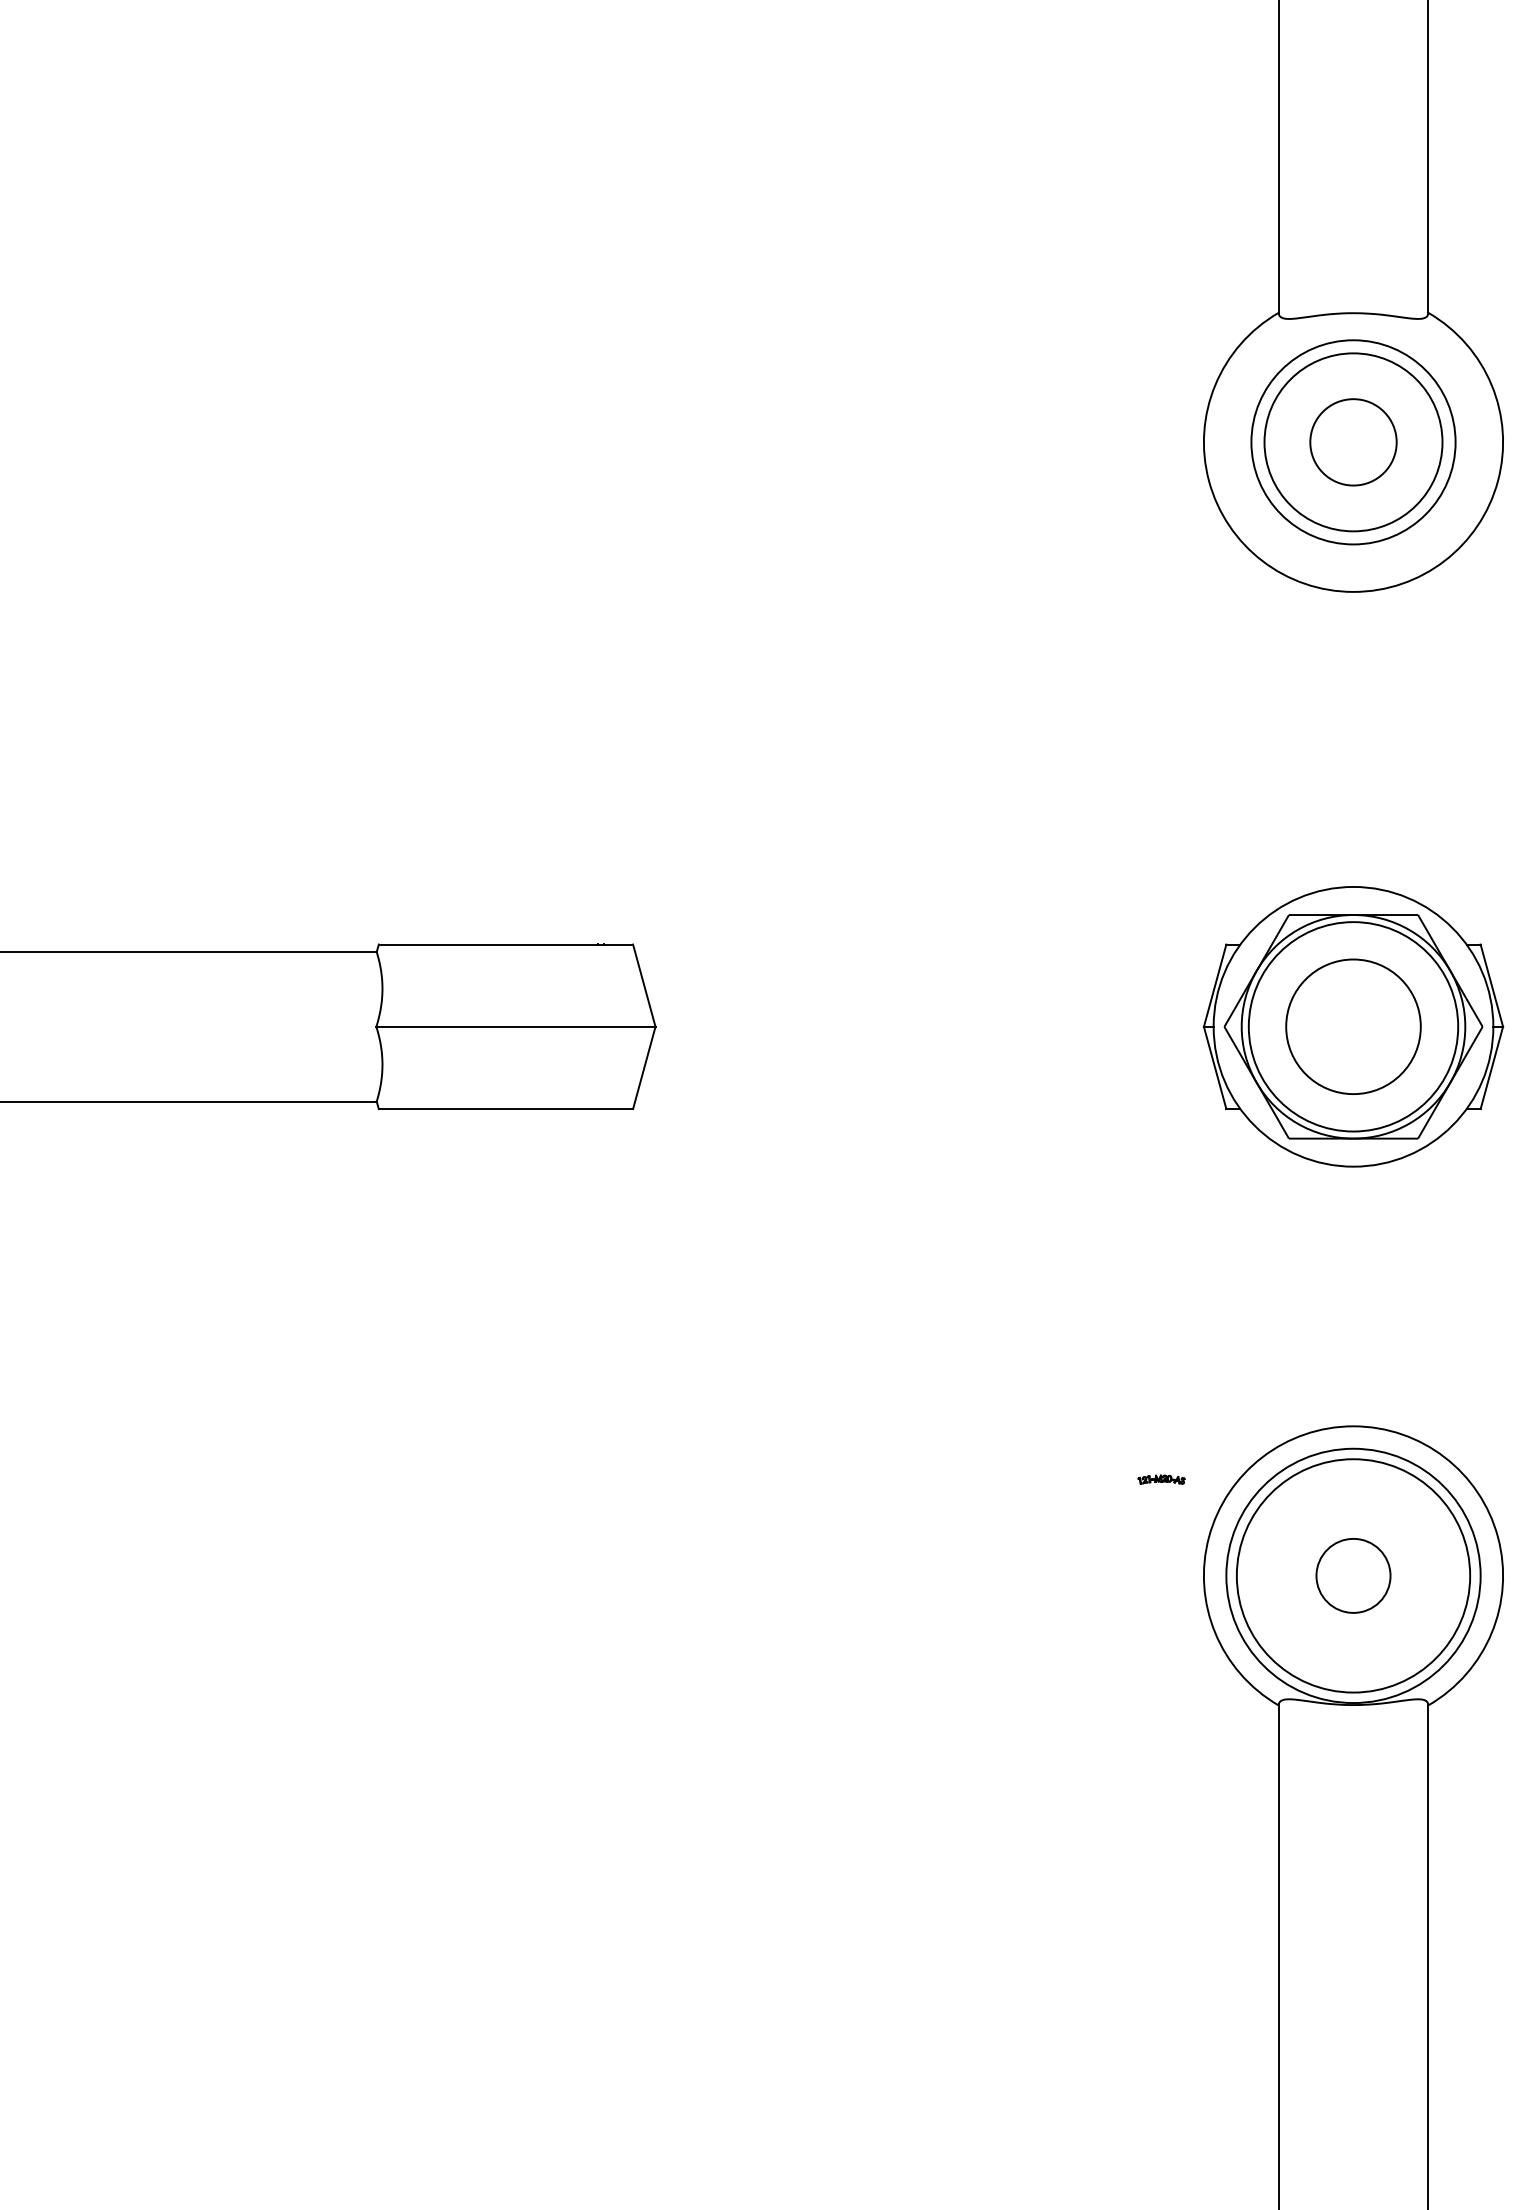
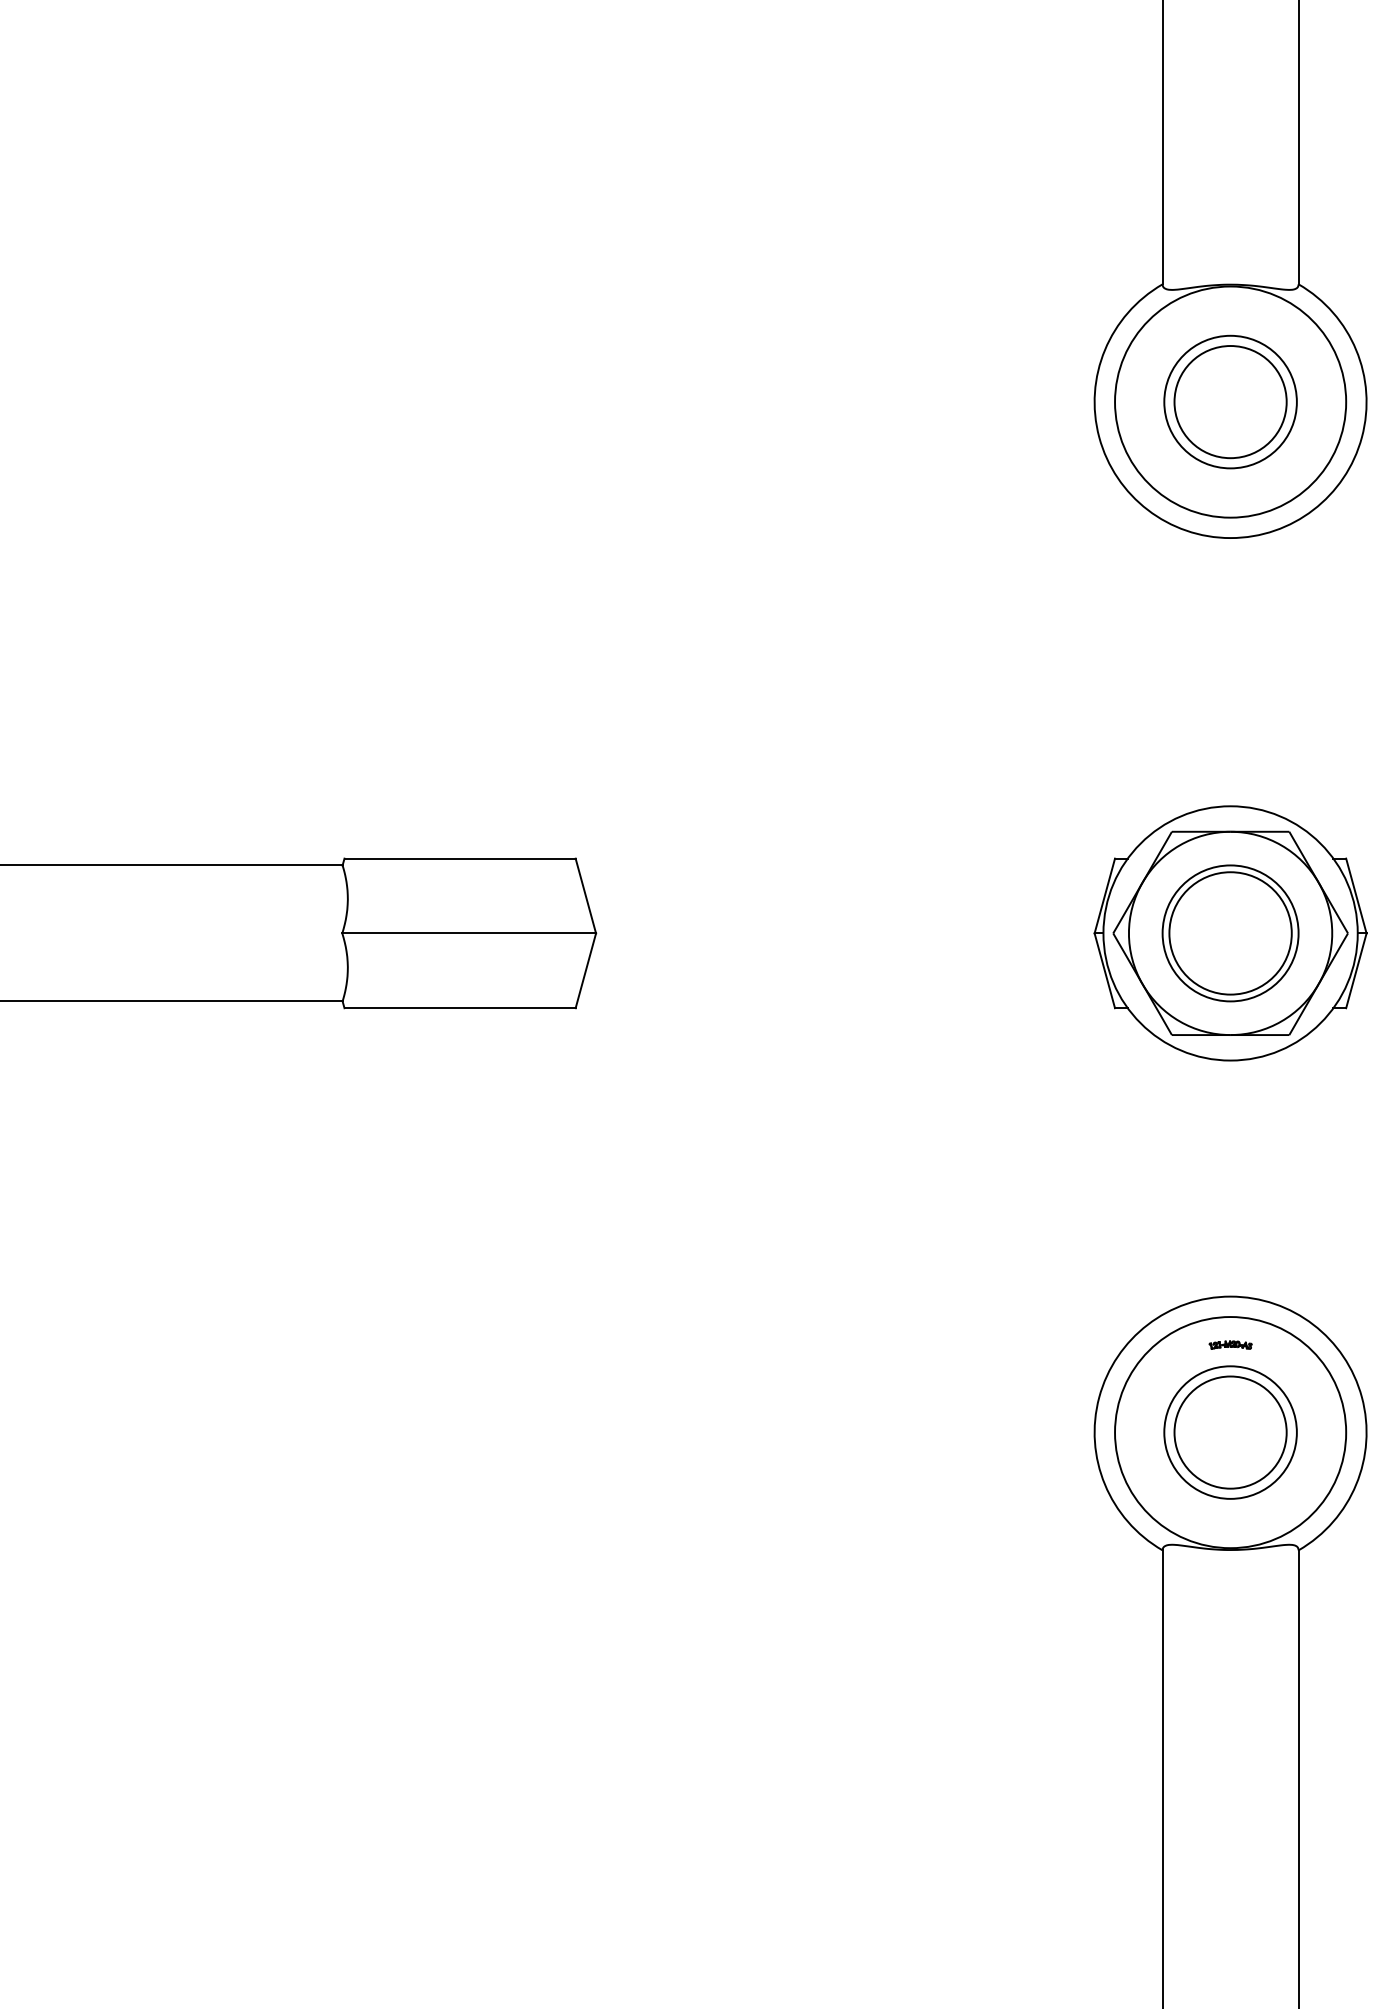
circle: (1353, 442) -> (1230, 402), size x0.71
circle: (1353, 442) -> (1230, 402), size x1.43
circle: (1353, 442) -> (1230, 402), size x1.43
circle: (1353, 1026) -> (1230, 933), size x0.71
part: (1161, 1479) -> (1230, 1344), moved
circle: (1353, 1575) -> (1230, 1432), size x0.62
circle: (1353, 1575) -> (1230, 1432), size x1.67

